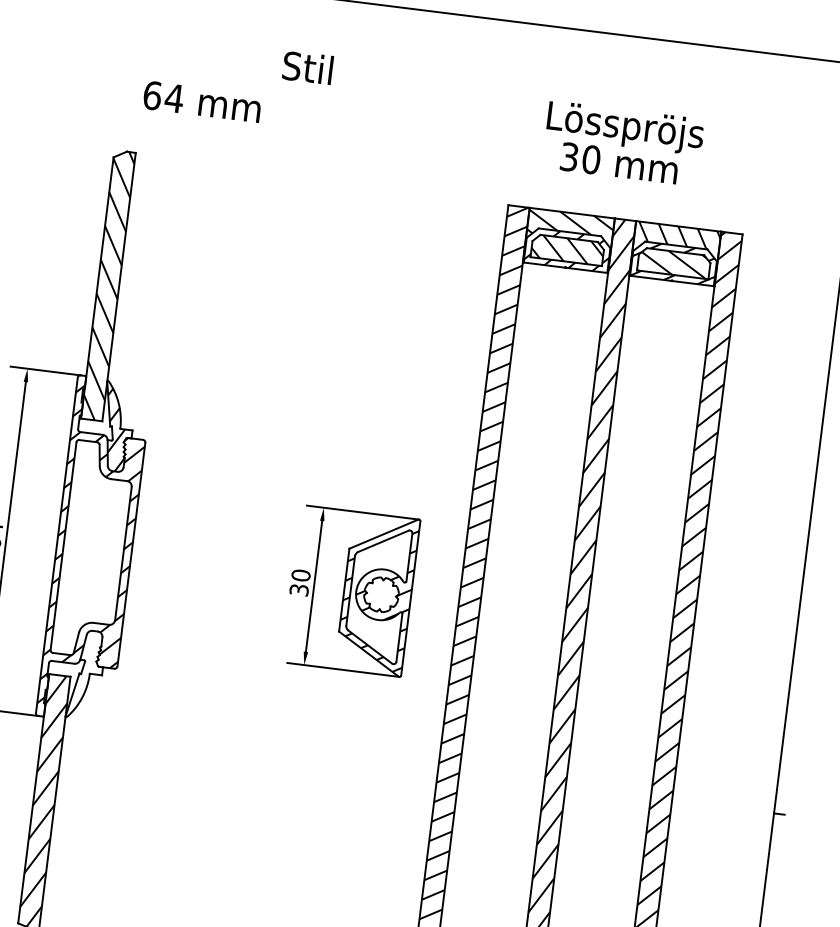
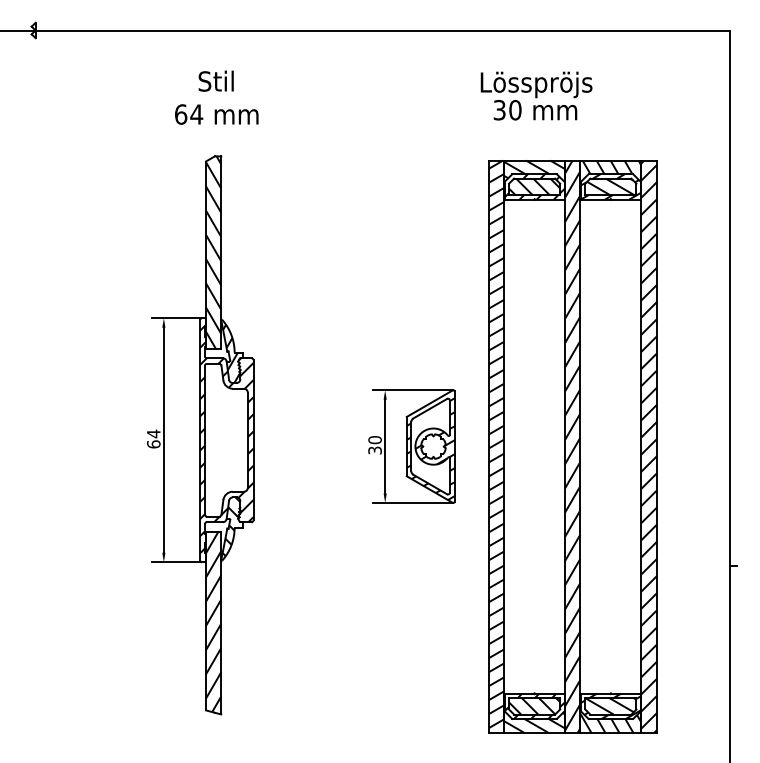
text: (306, 66) -> (215, 80), moved
text: (201, 101) -> (216, 114), moved
text: (623, 142) -> (536, 95), moved
hatch: (87, 671) -> (232, 526), added

